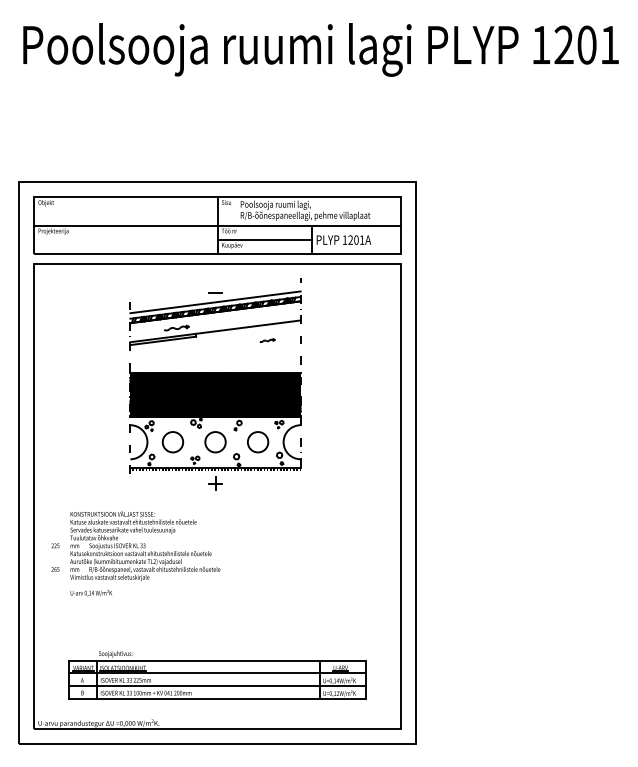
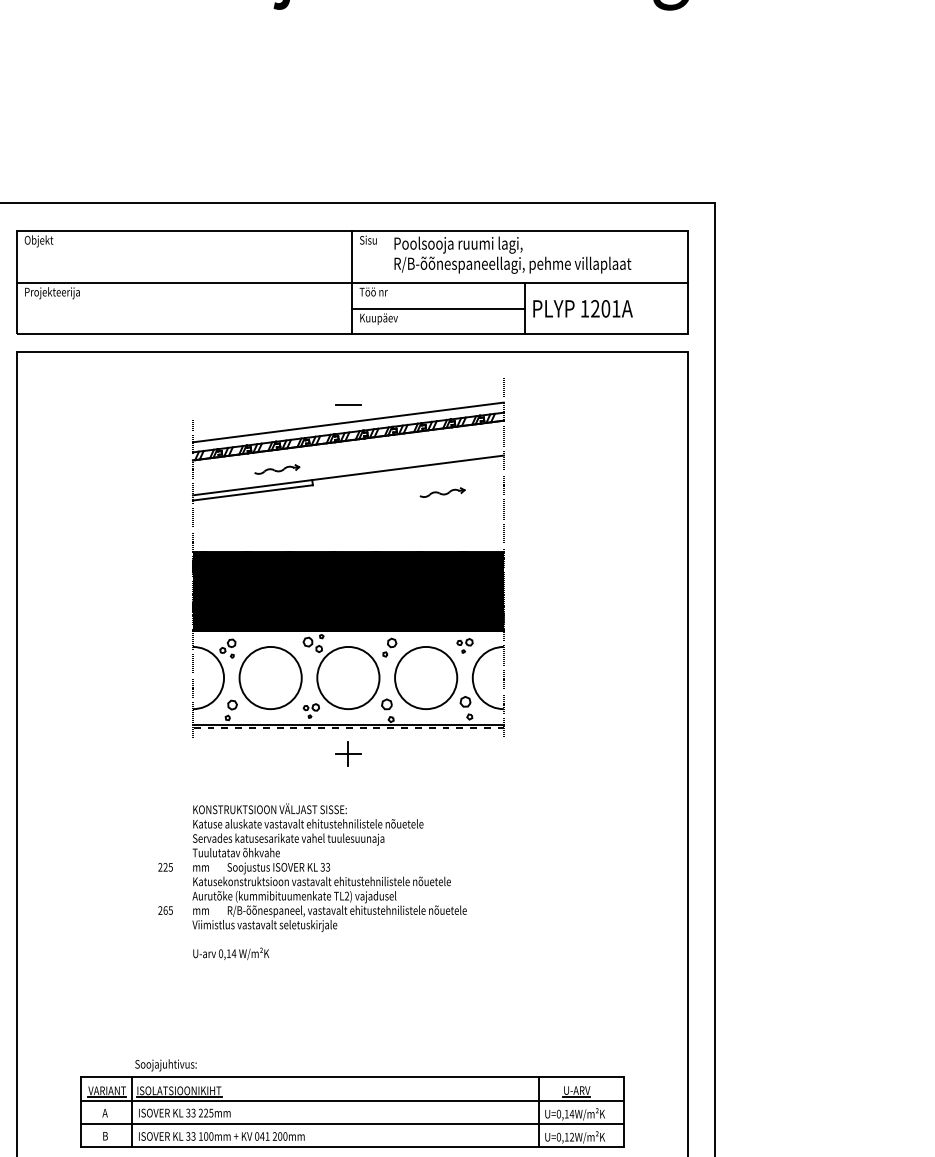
part: (267, 340) -> (443, 492), size x1.67
circle: (172, 442) -> (269, 678), size x1.67
circle: (215, 442) -> (348, 678), size x1.67
circle: (258, 442) -> (426, 678), size x1.67
text: (135, 553) -> (311, 881), moved

